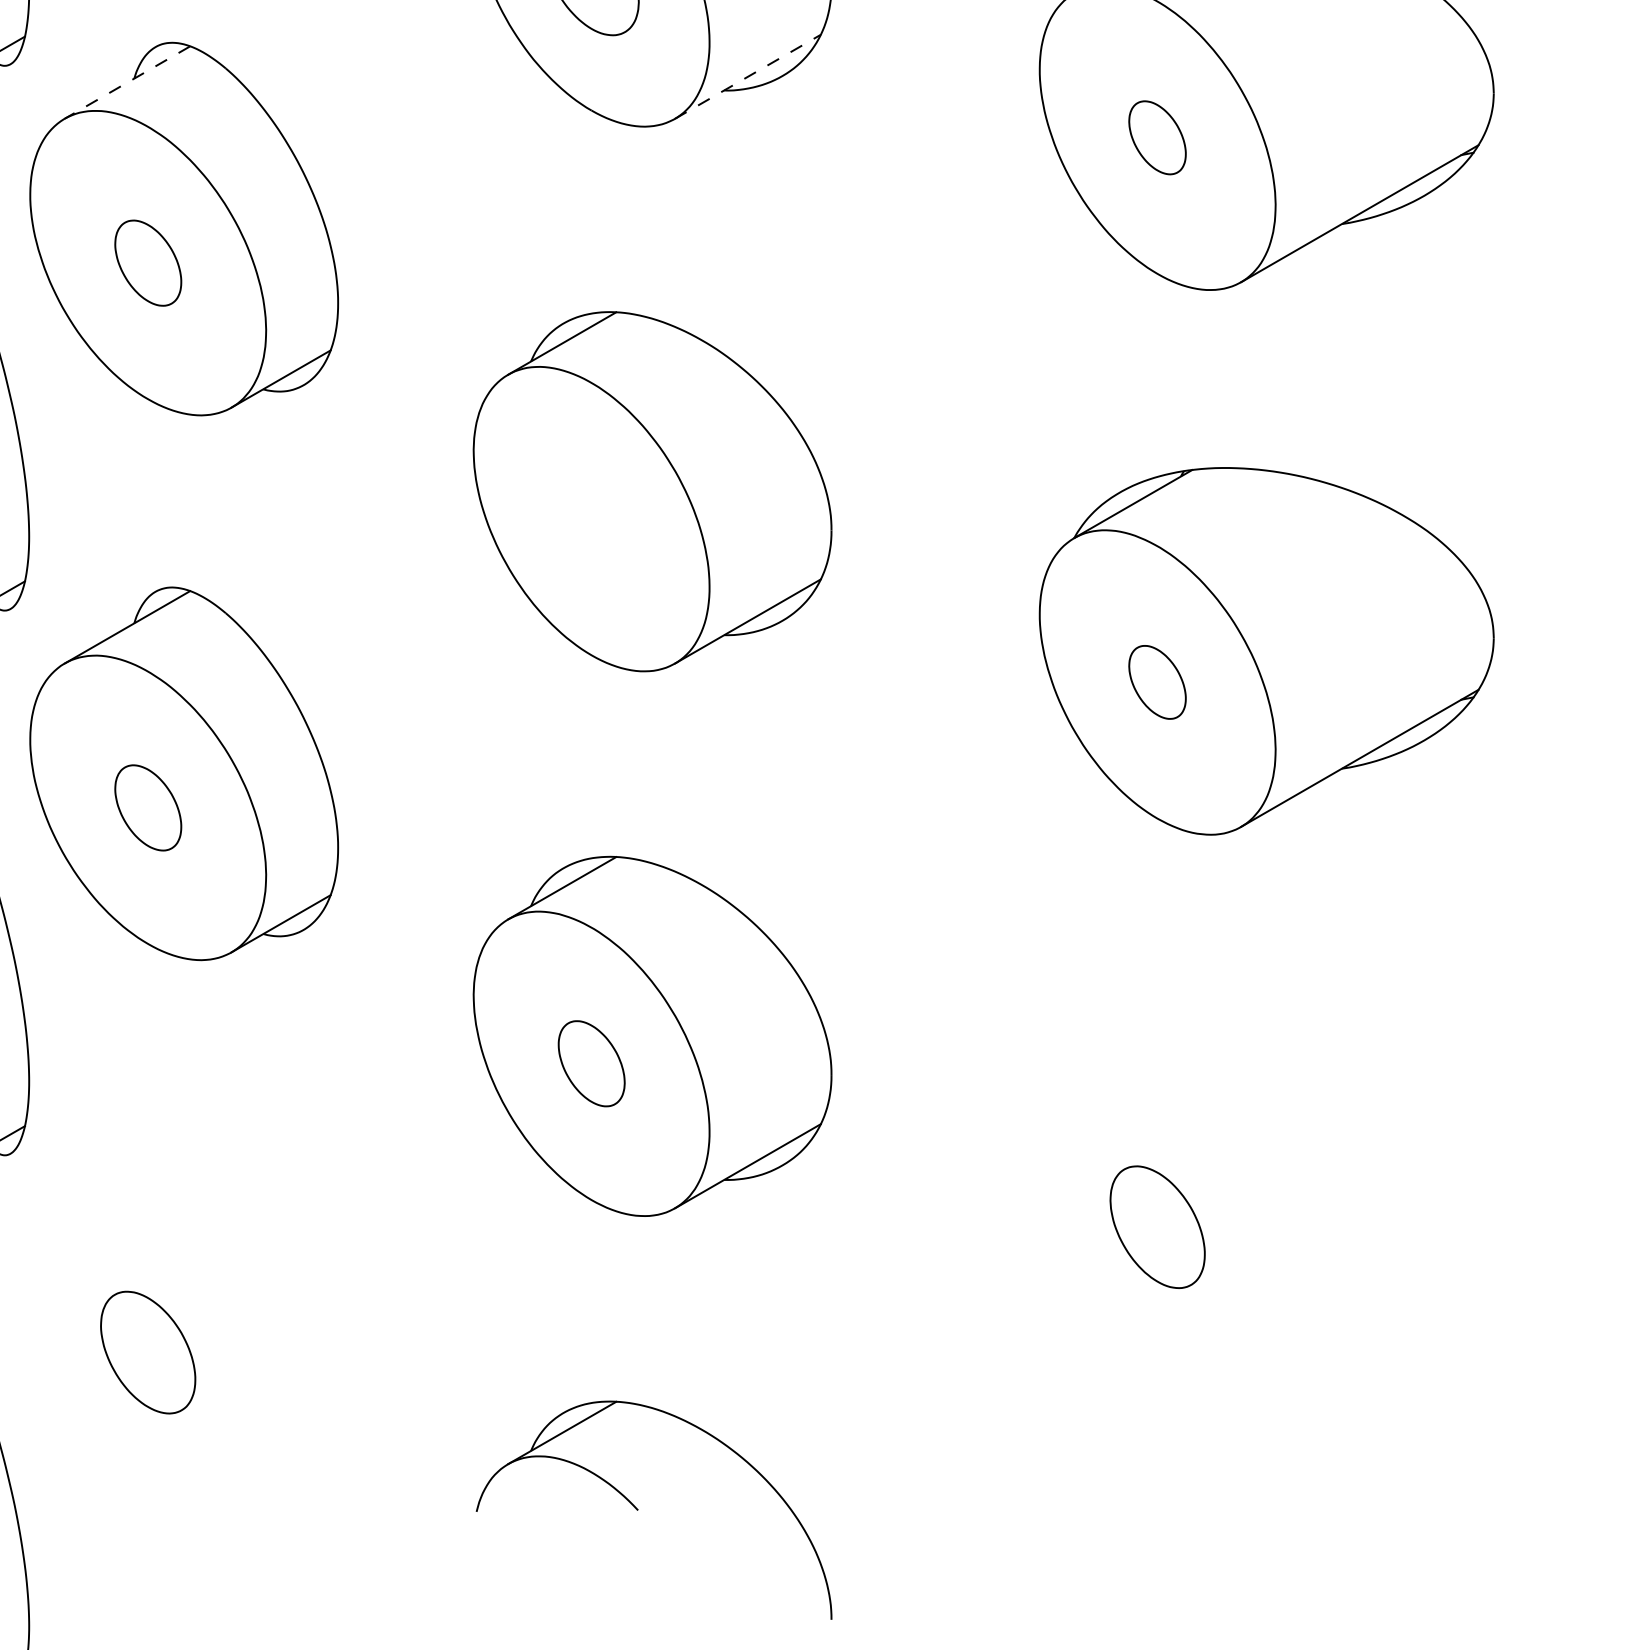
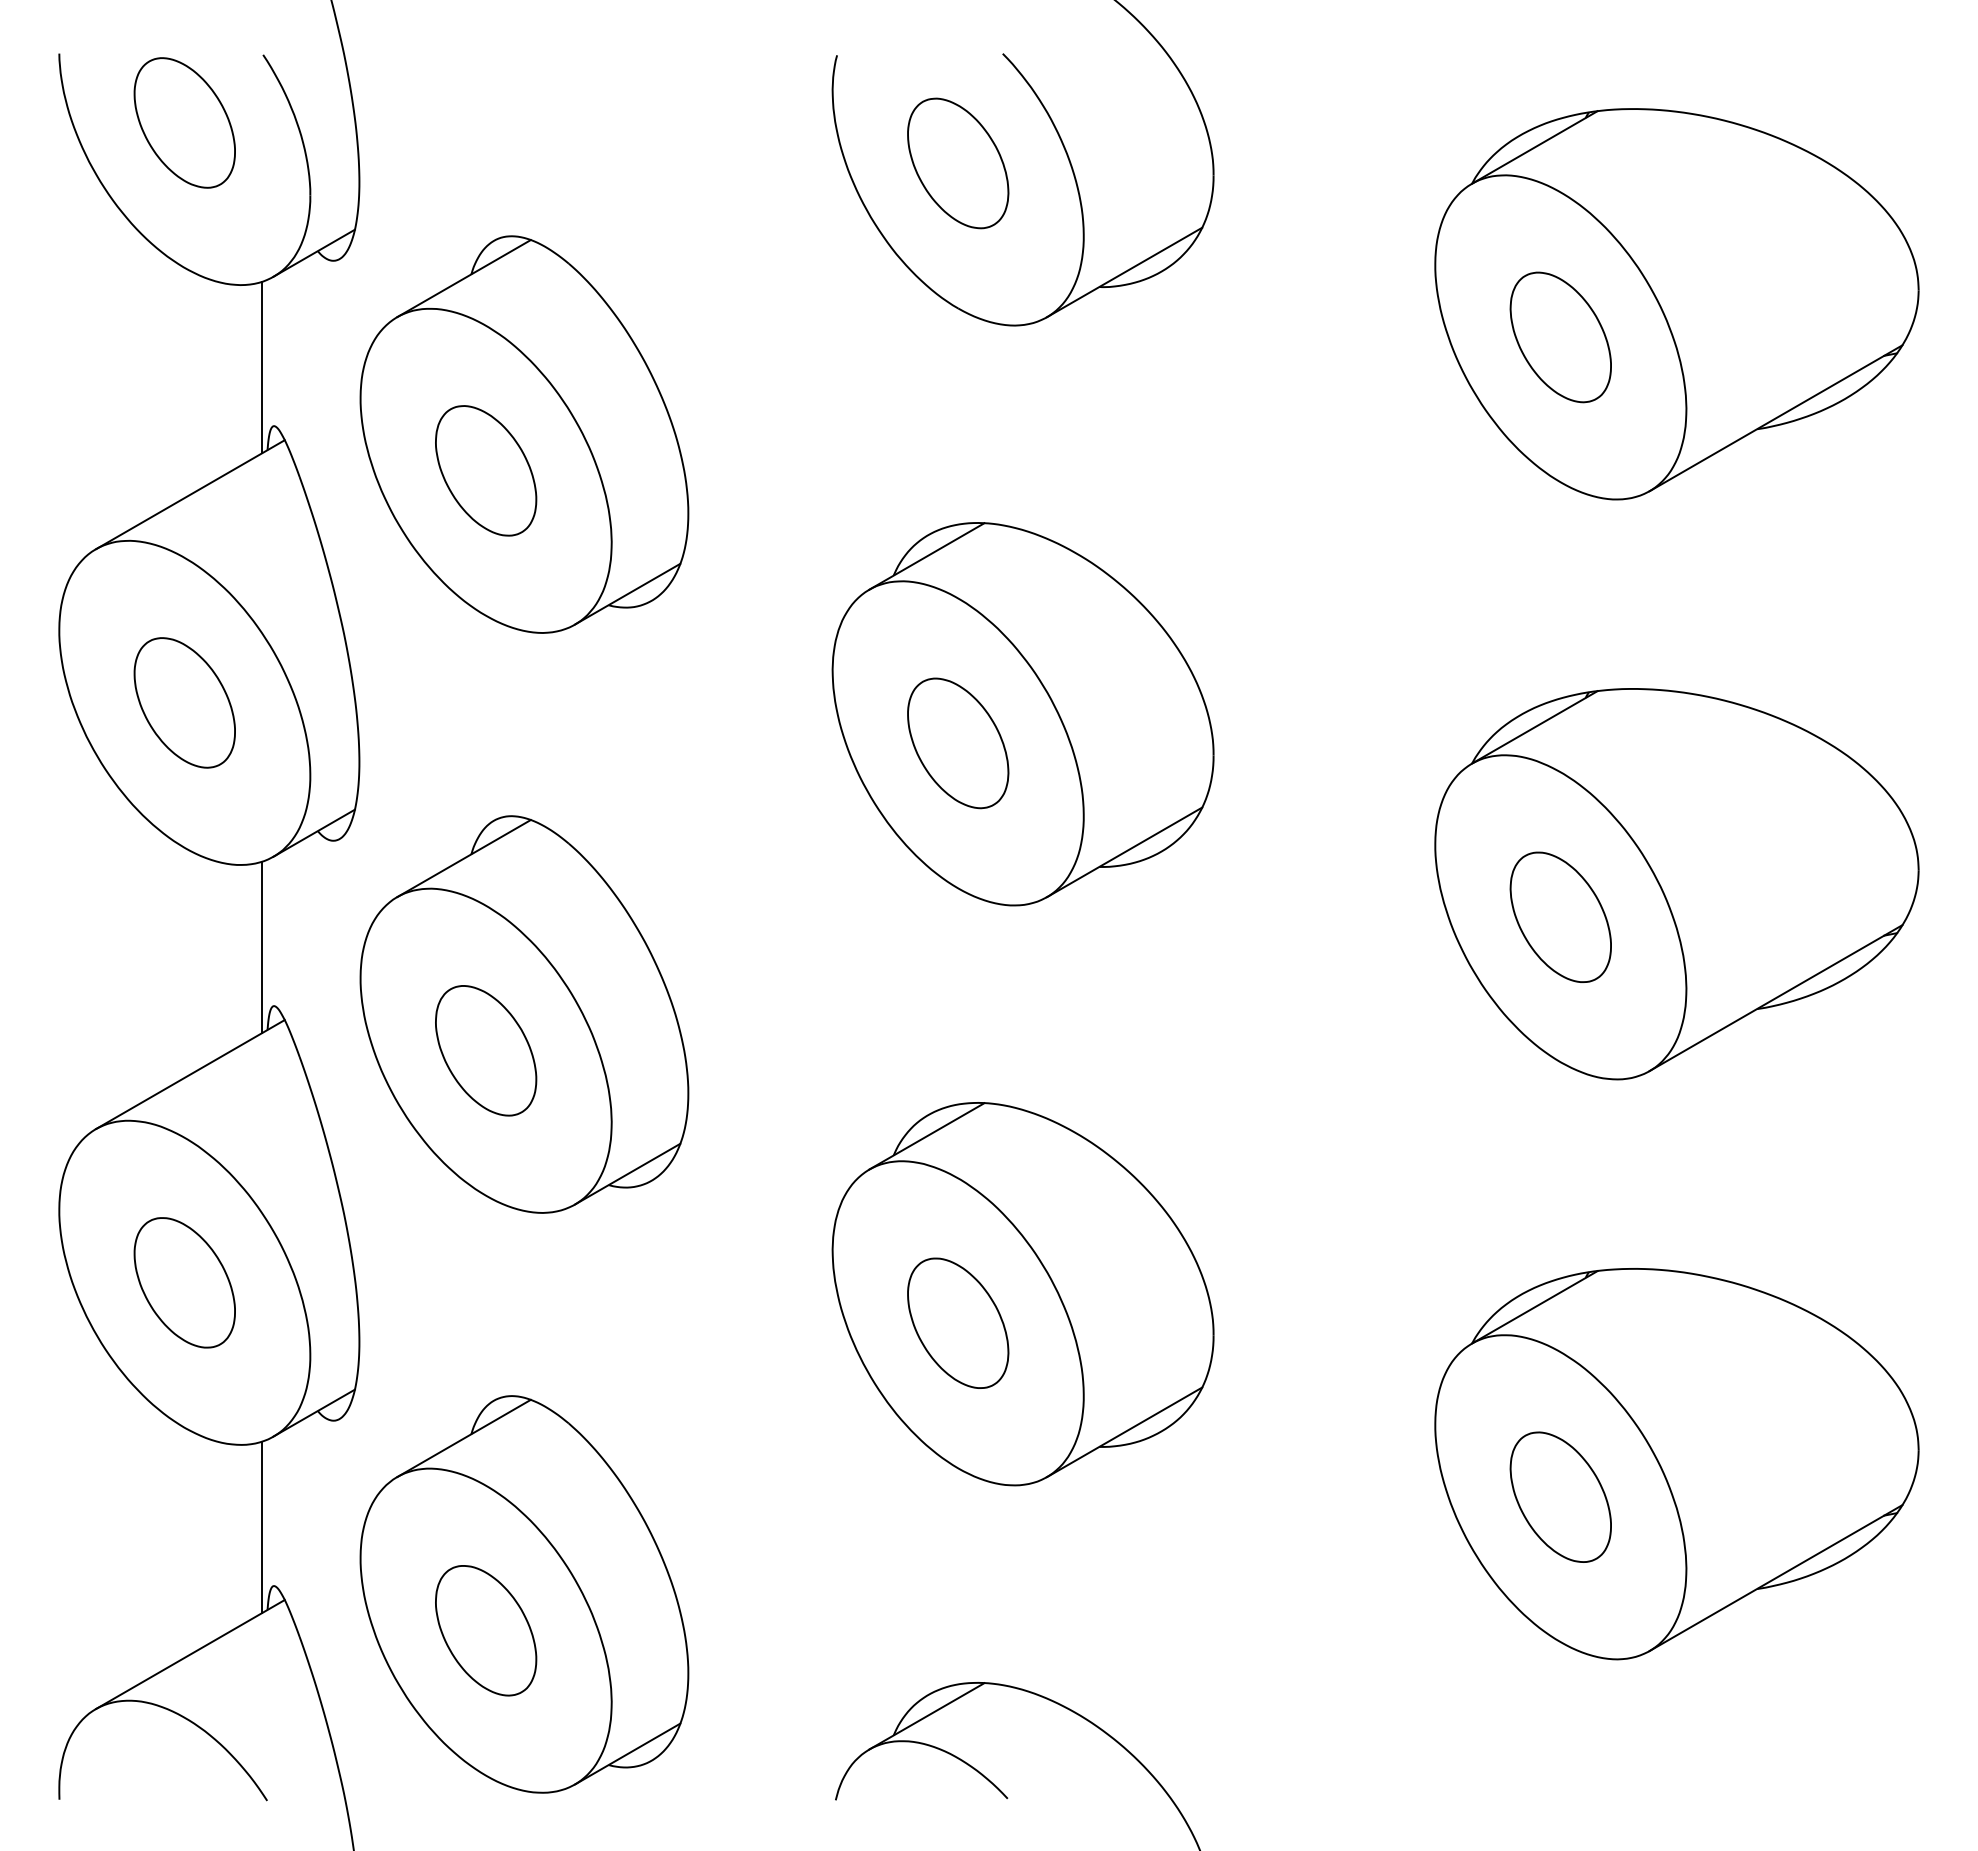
line: (747, 76) -> (1124, 272), dashed -> solid
line: (126, 82) -> (463, 278), dashed -> solid
part: (1157, 137) -> (1560, 337), size x1.67
part: (148, 262) -> (486, 470), size x1.43
part: (591, 519) -> (958, 743), added
part: (1157, 681) -> (1560, 916), size x1.67
part: (148, 807) -> (486, 1050), size x1.43
part: (591, 1063) -> (958, 1322), size x1.43
part: (1266, 1196) -> (1676, 1464), added
part: (184, 1318) -> (524, 1594), added

